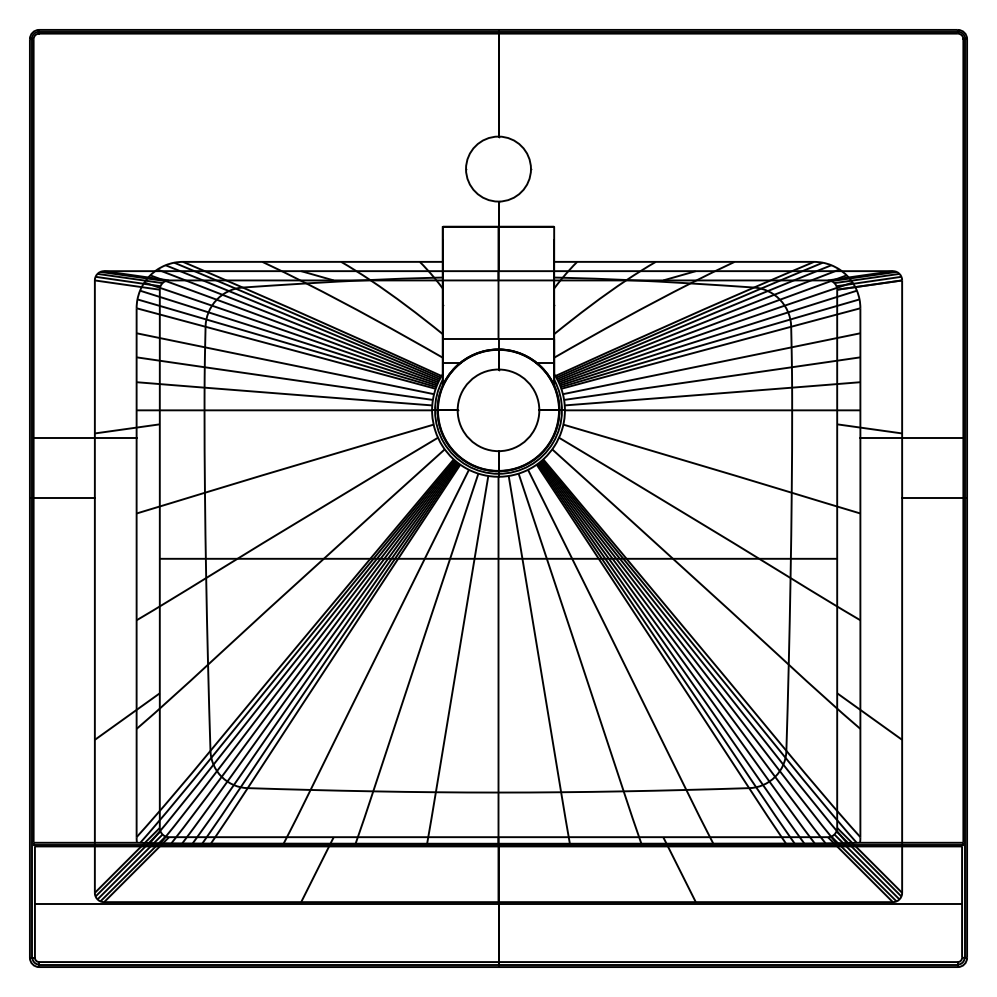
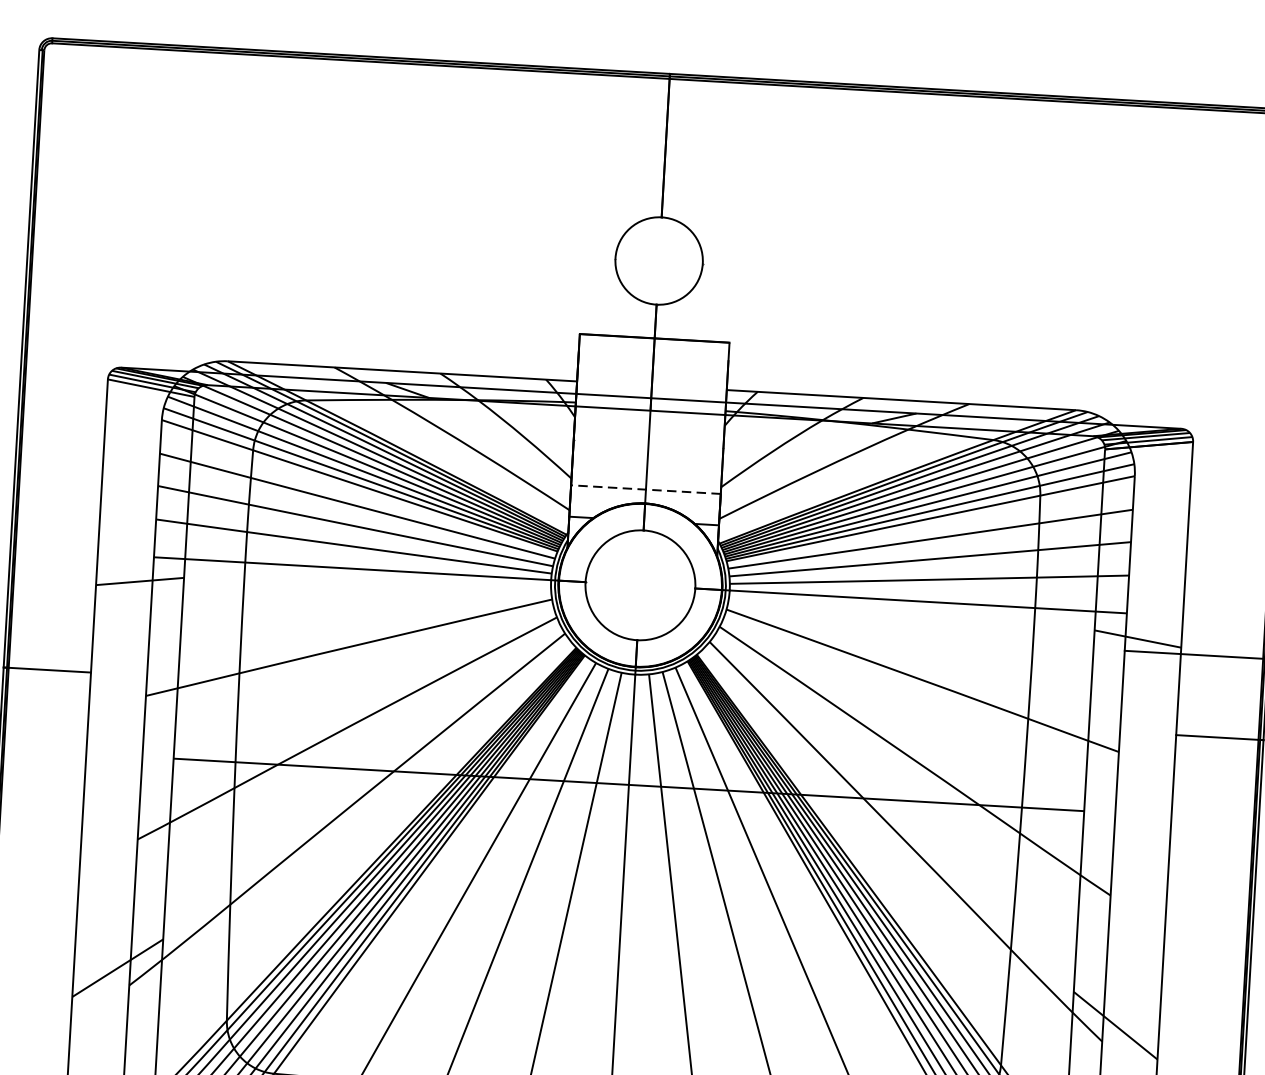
line: (498, 339) -> (645, 490), solid -> dashed
line: (84, 438) -> (81, 591), removed

